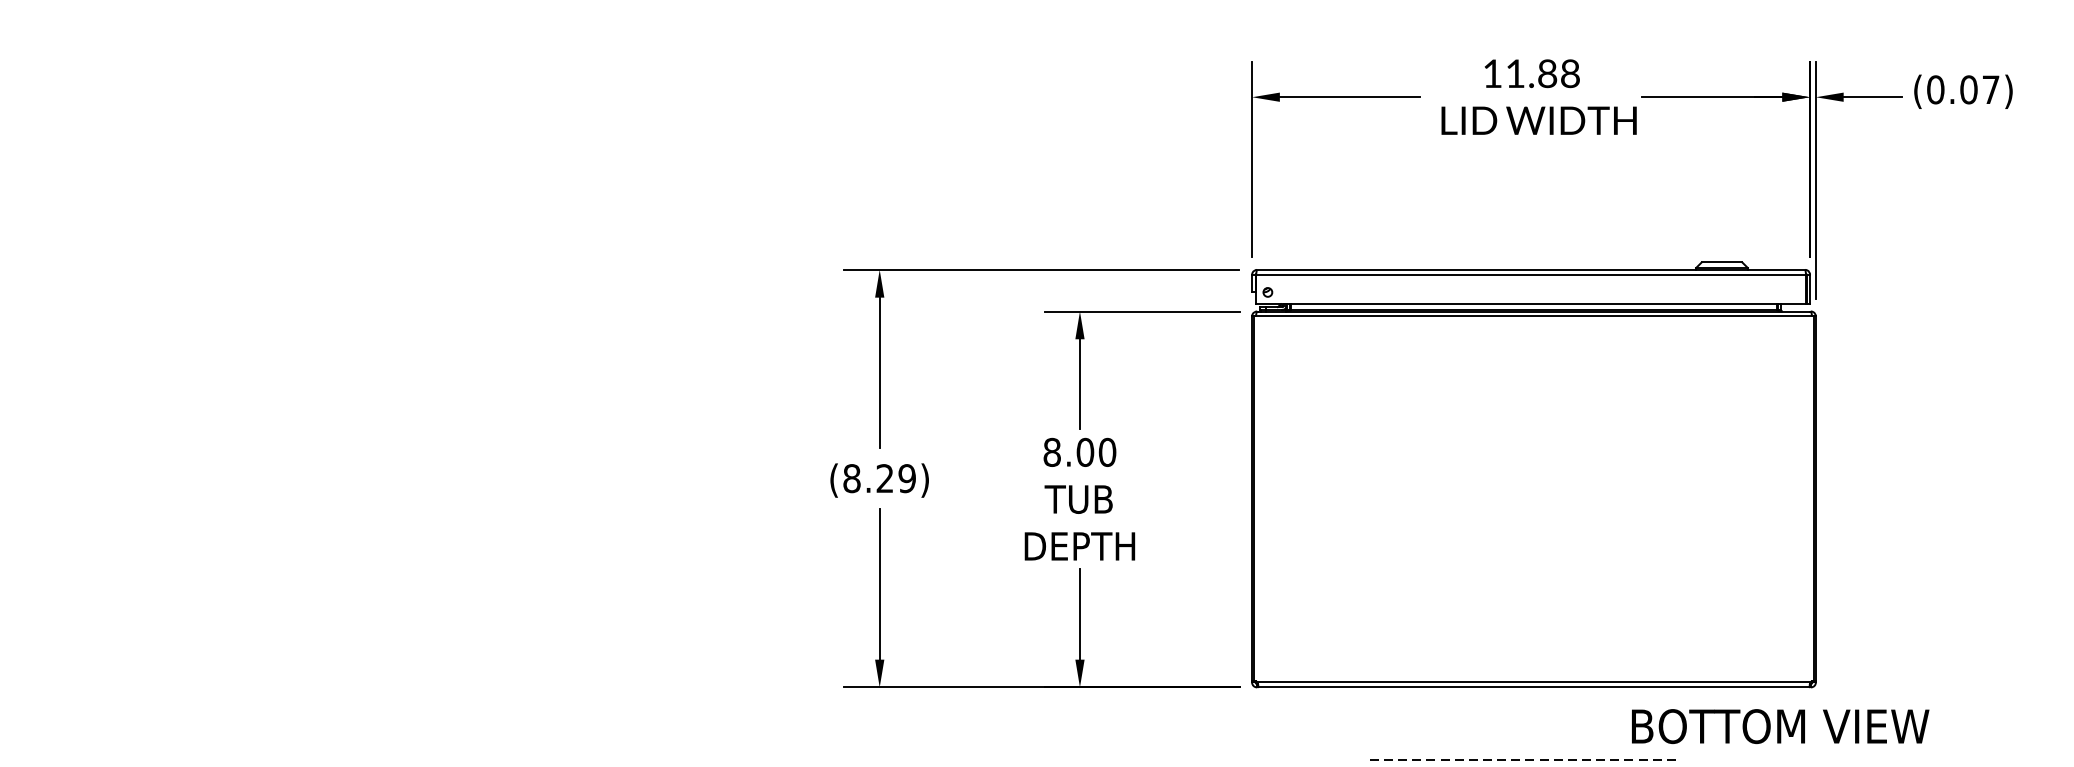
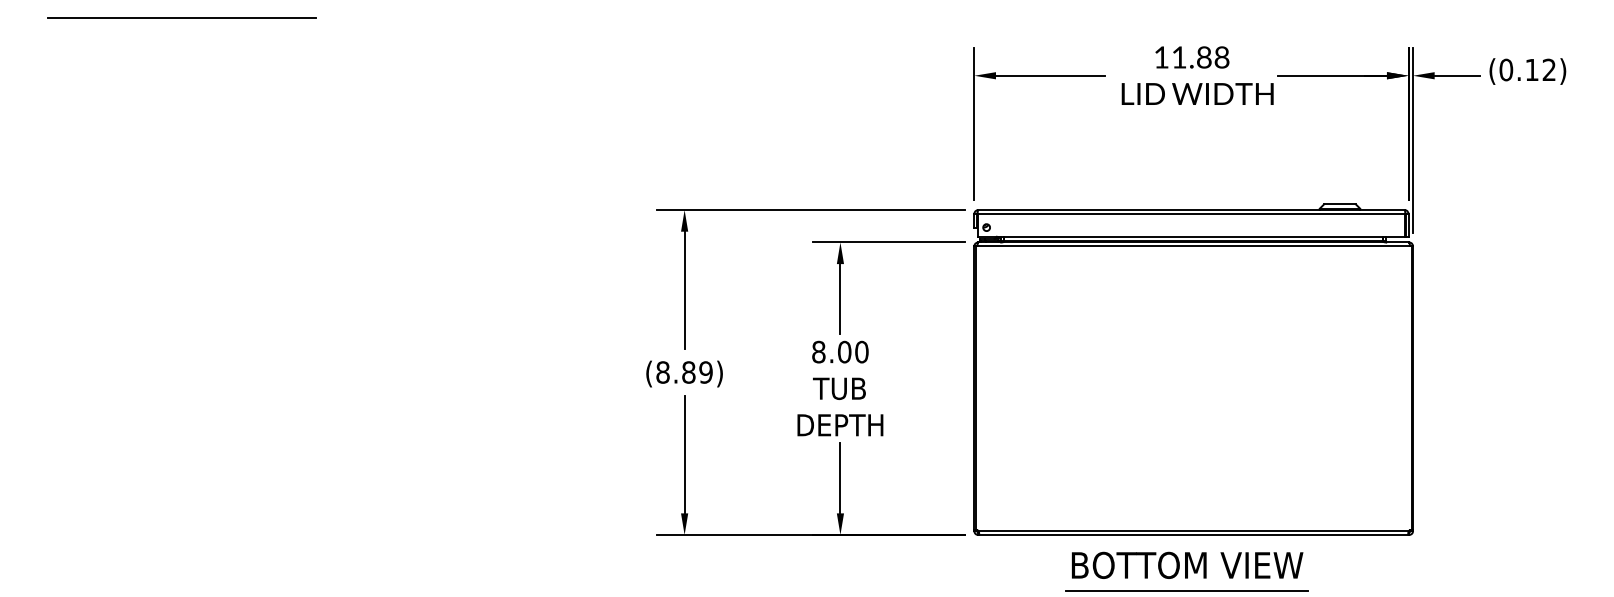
line: (233, 22) -> (181, 17), added
text: (1979, 89) -> (1540, 69), (0.07) -> (0.12)
text: (884, 478) -> (688, 372), (8.29) -> (8.89)
text: (1780, 725) -> (1187, 564), moved
line: (1526, 760) -> (1187, 591), dashed -> solid

